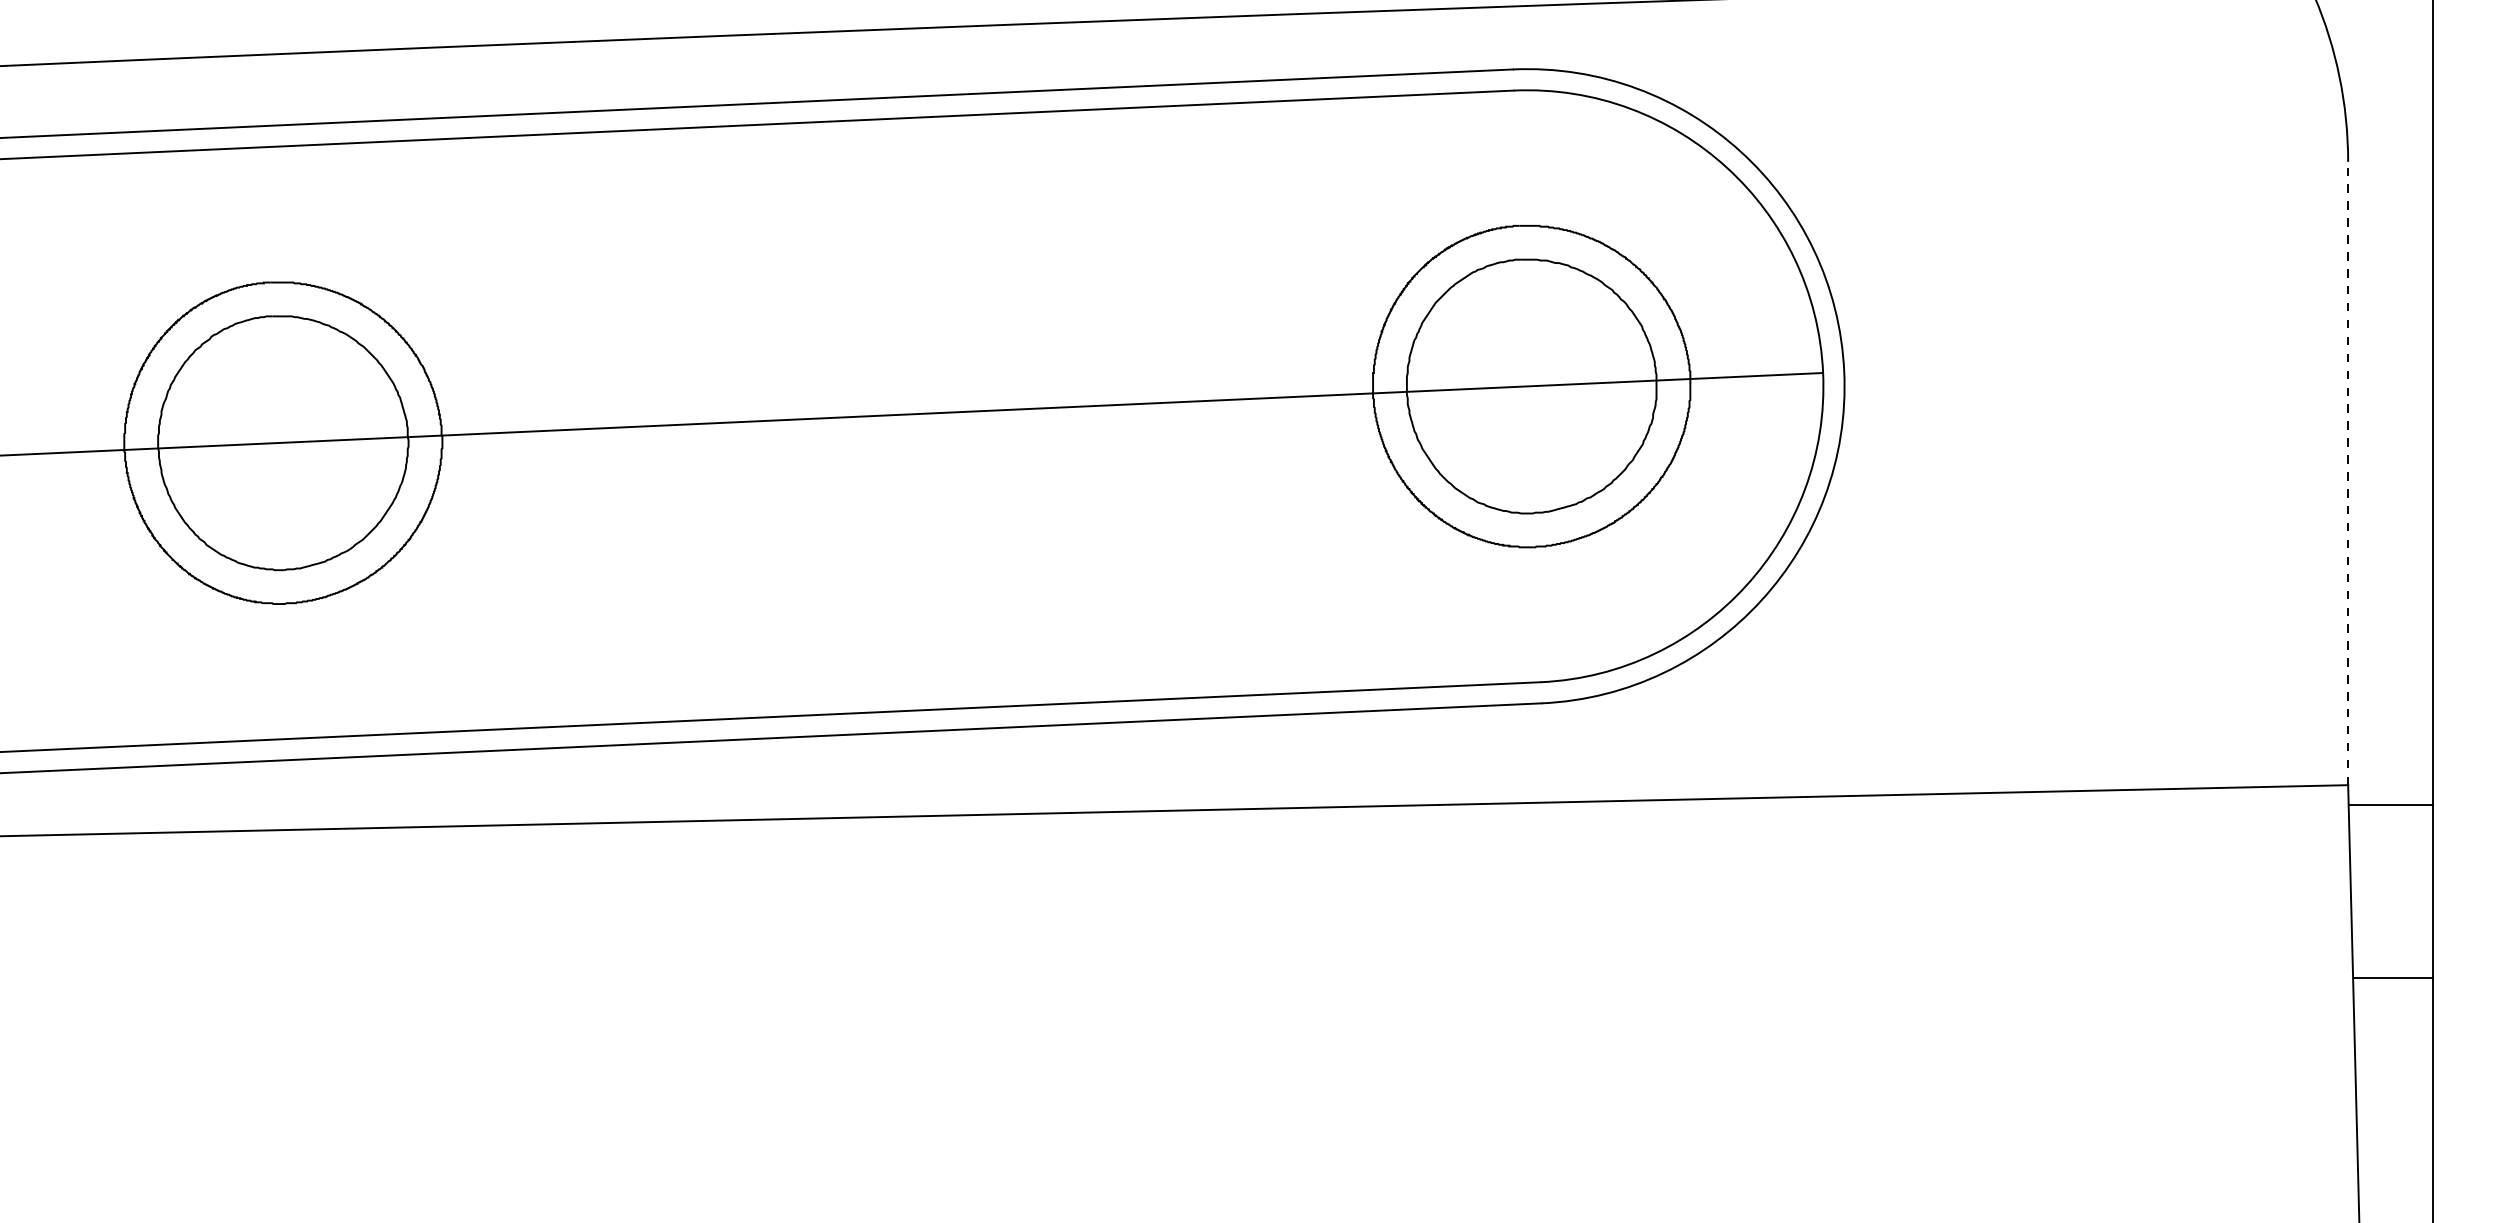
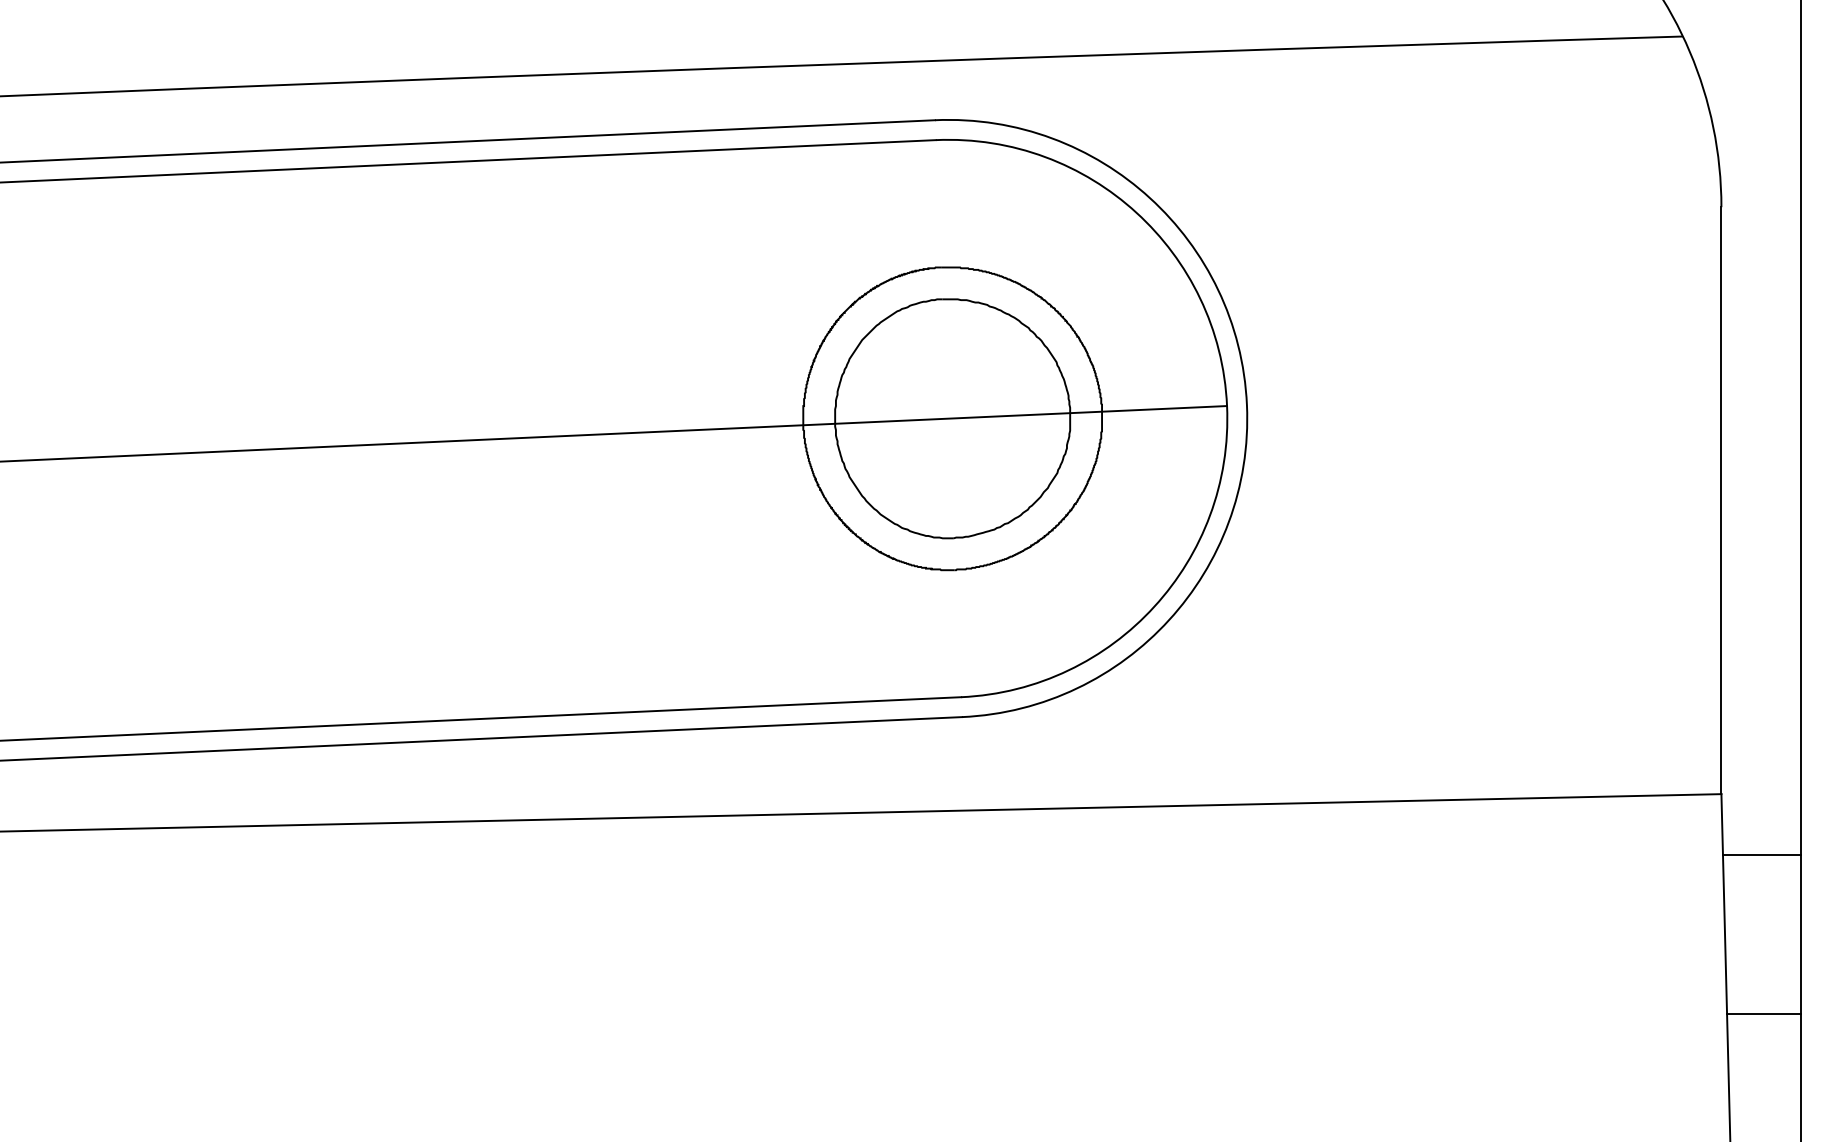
line: (2348, 473) -> (1721, 500), dashed -> solid
line: (2390, 804) -> (1761, 854), moved
line: (2393, 977) -> (1764, 1013), moved

